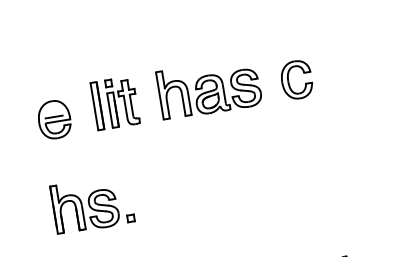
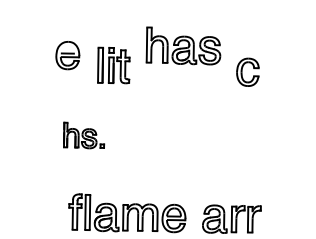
part: (208, 87) -> (183, 45), moved
part: (54, 119) -> (67, 55), moved
part: (91, 204) -> (83, 135), size x0.7

